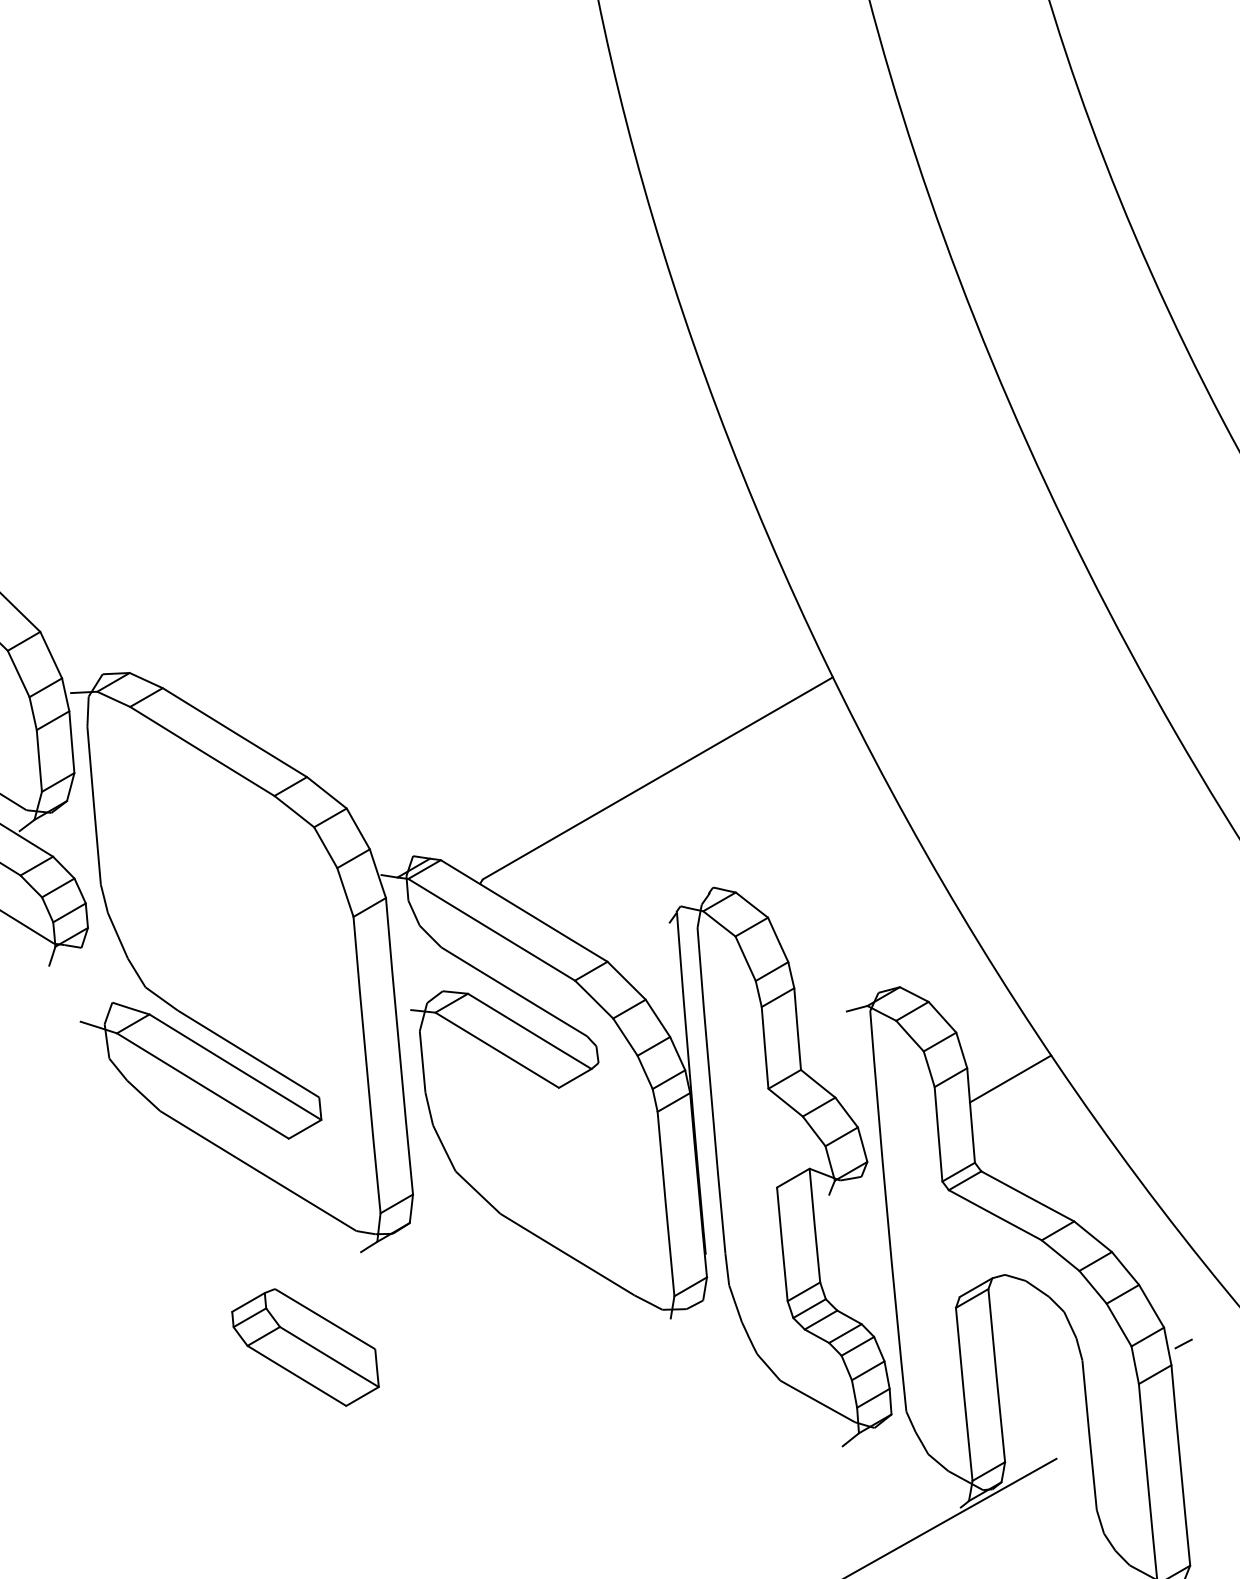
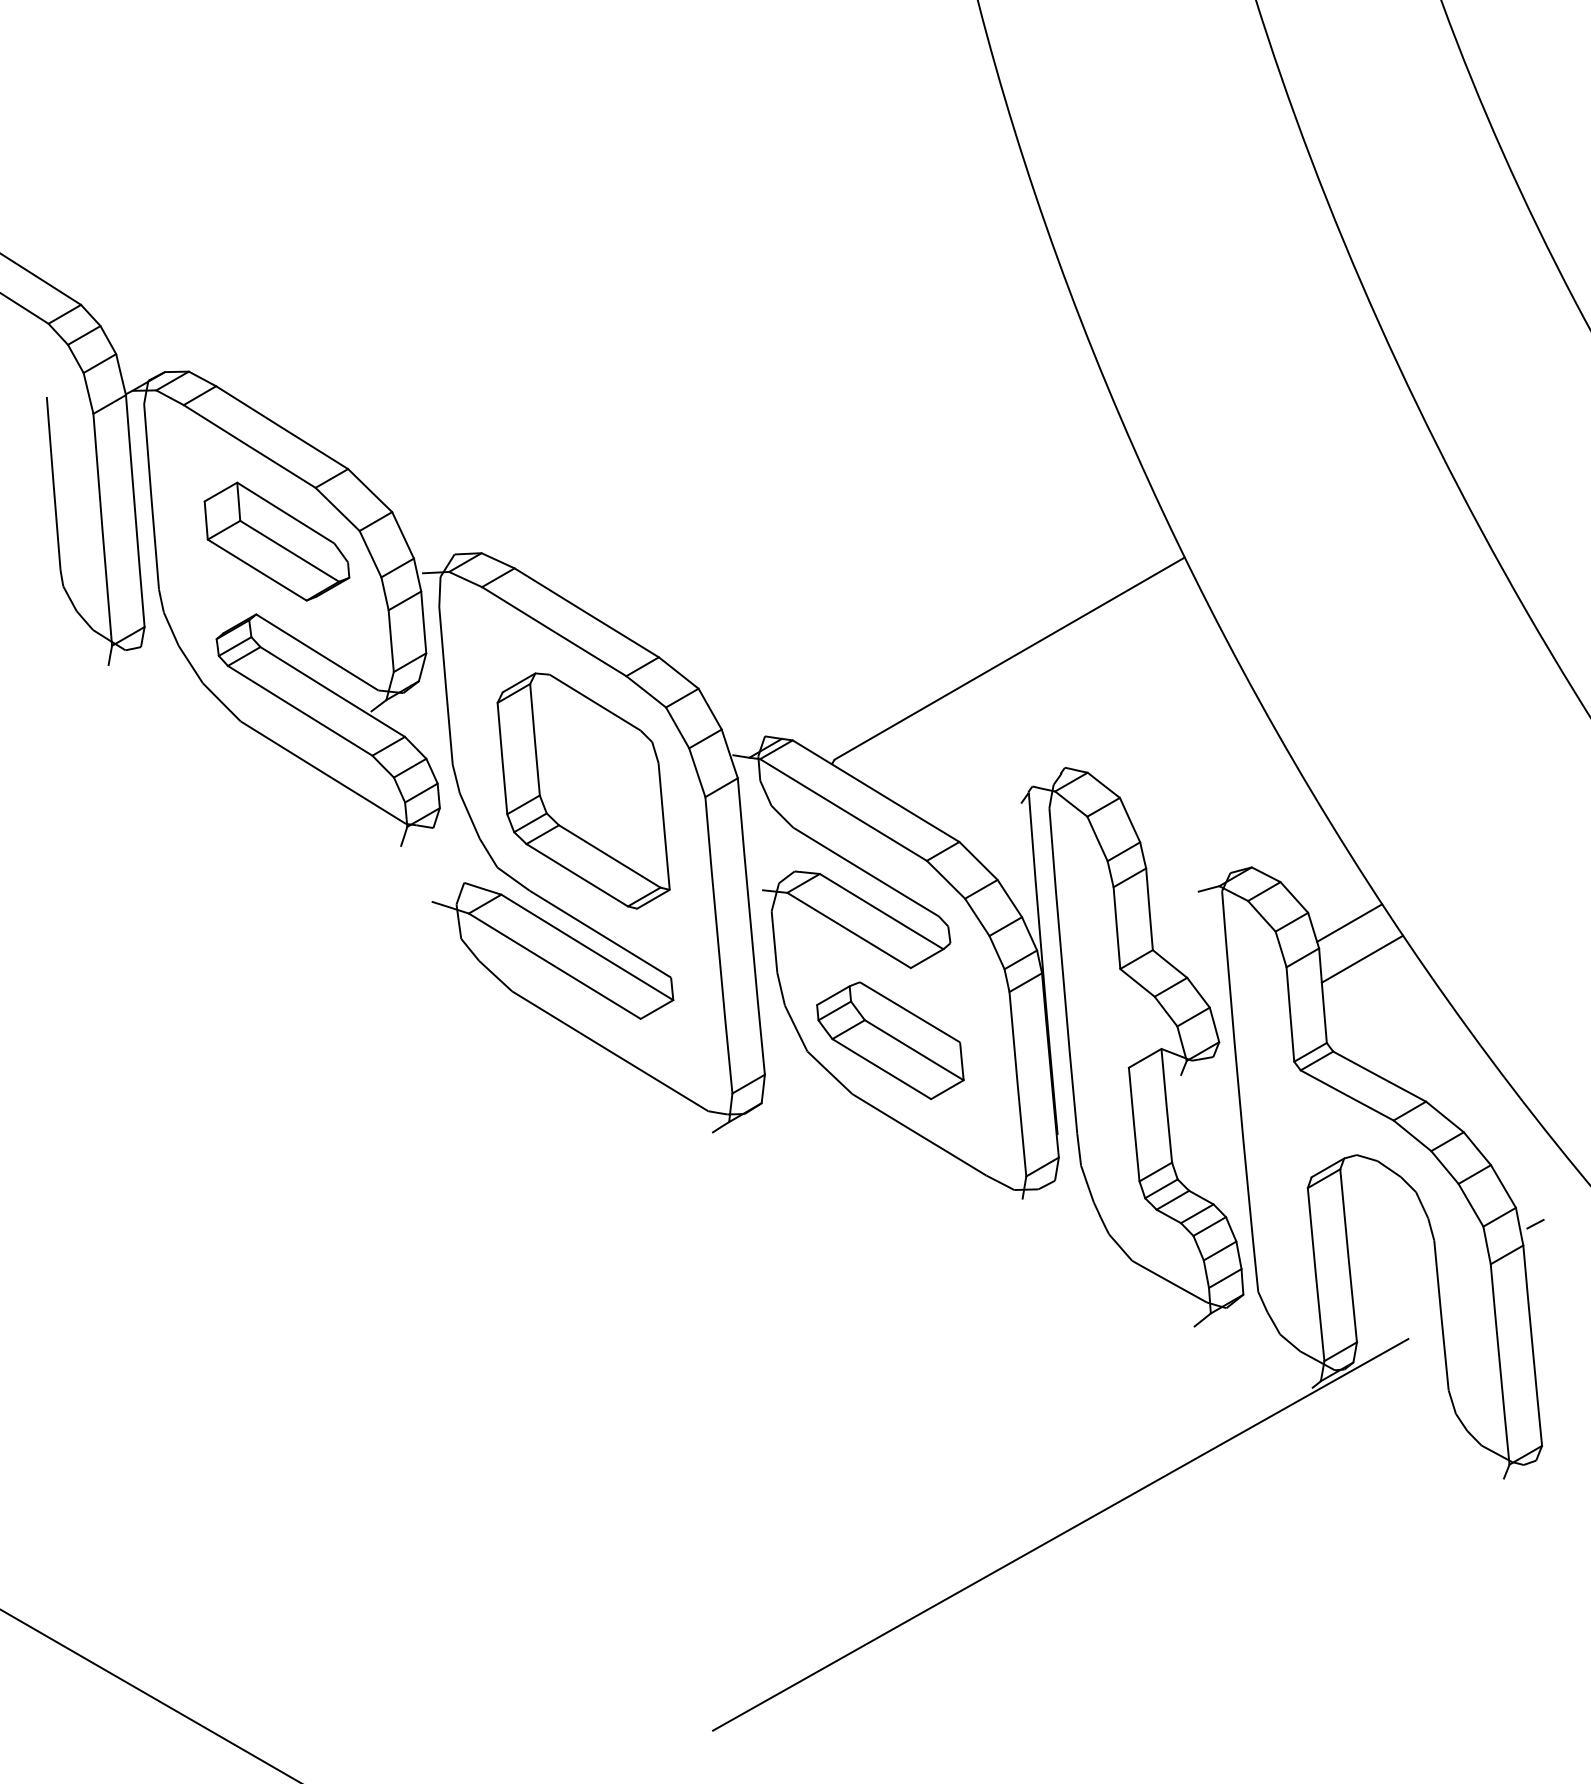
part: (231, 910) -> (583, 790), added
line: (997, 1042) -> (1349, 922), added
part: (305, 1347) -> (890, 1040), moved

